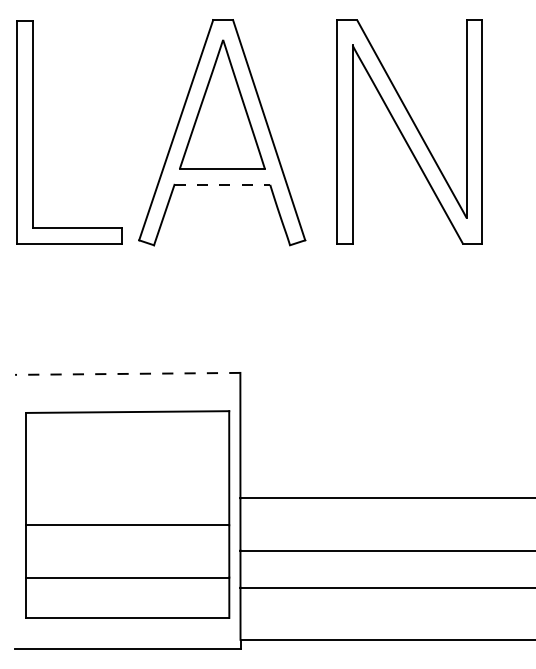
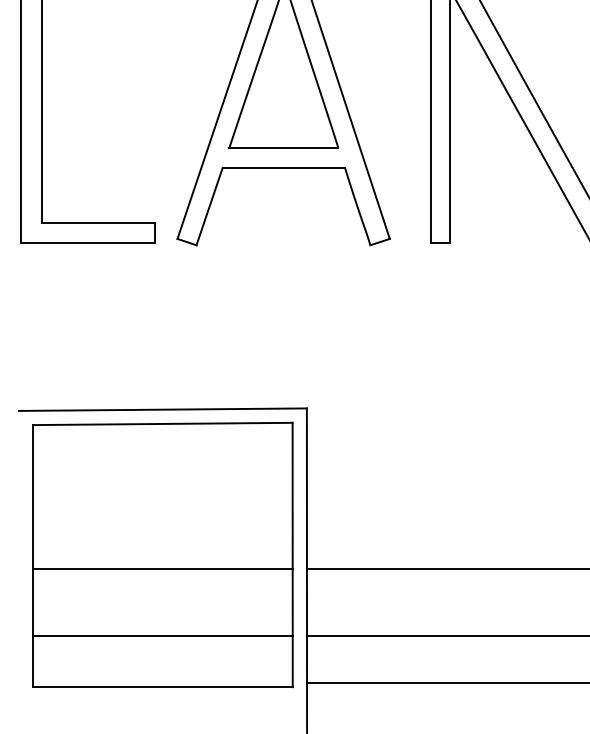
line: (222, 184) -> (284, 167), dashed -> solid
line: (127, 373) -> (162, 409), dashed -> solid
part: (127, 514) -> (162, 554), moved

